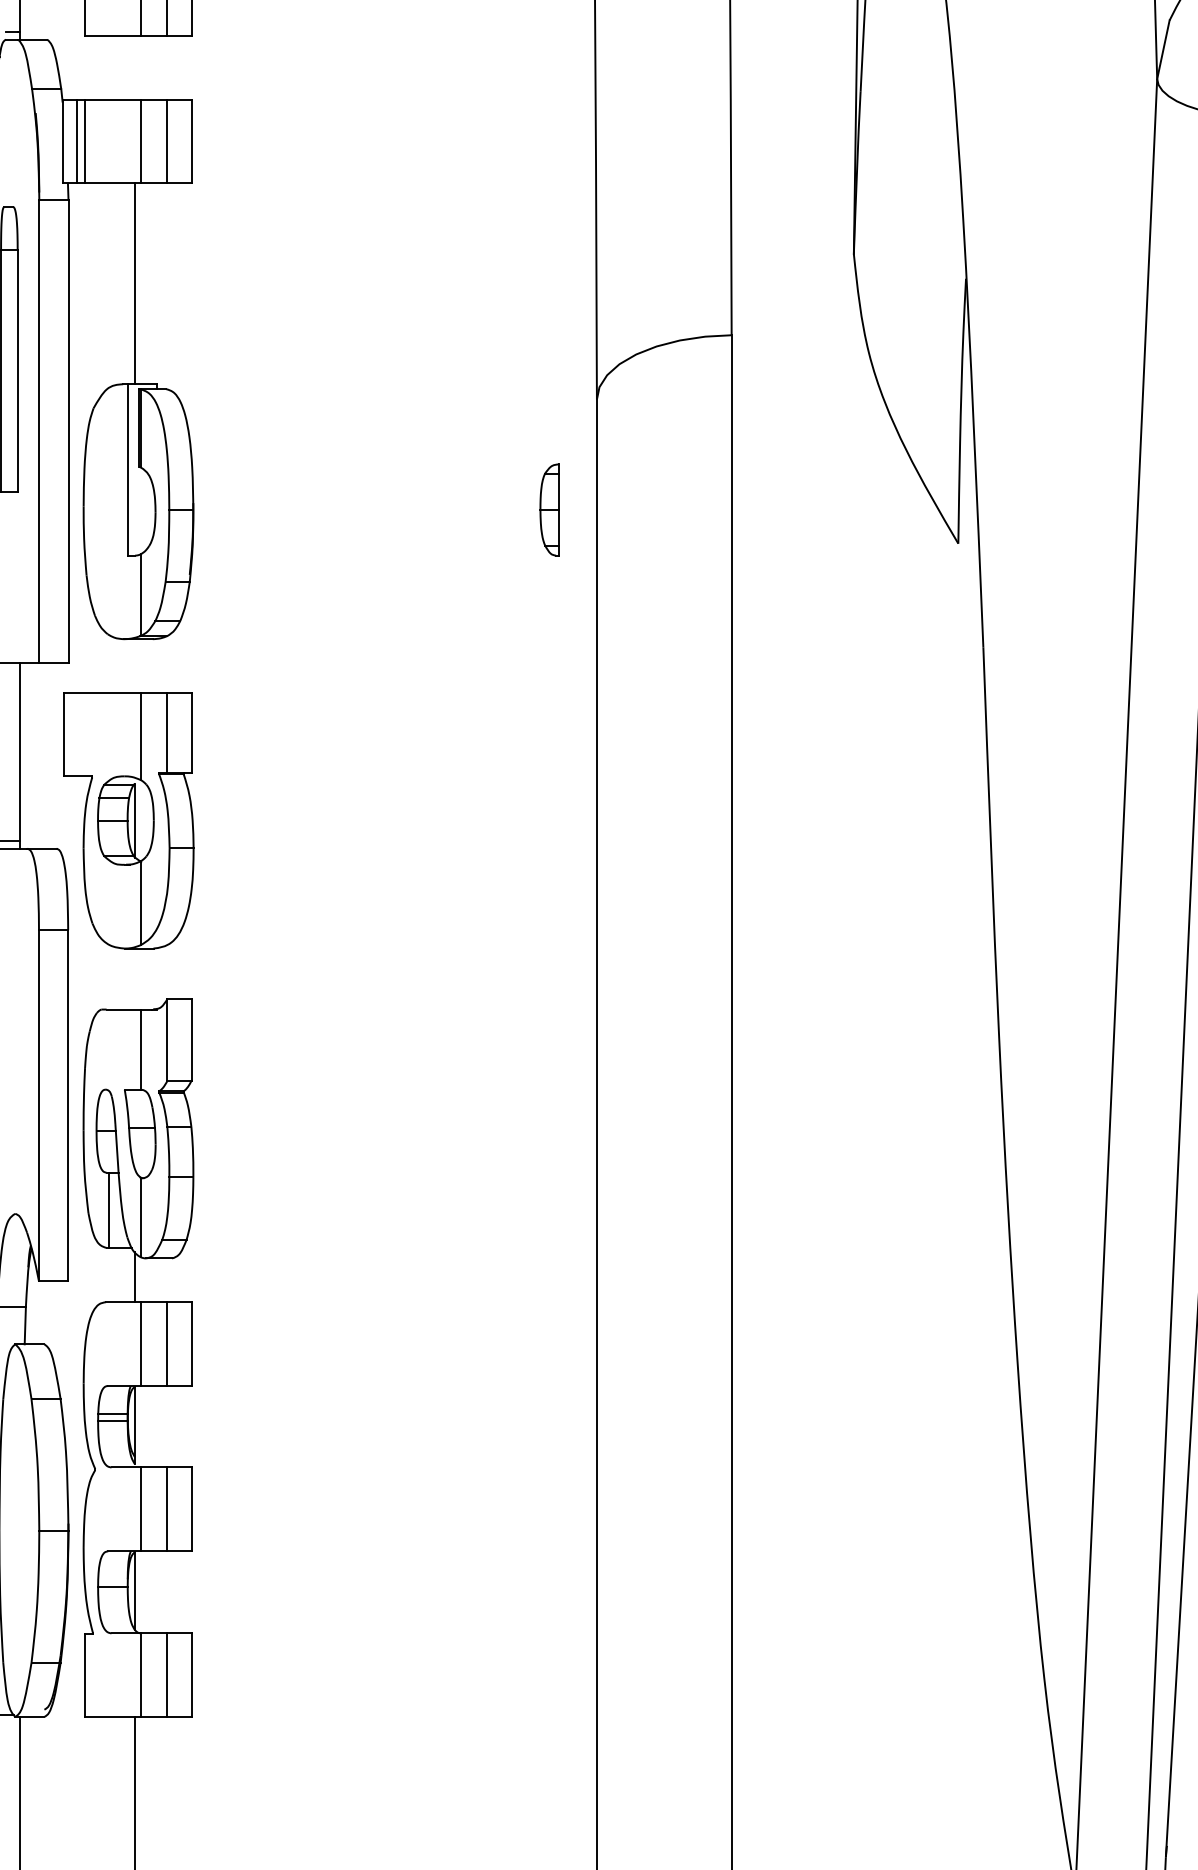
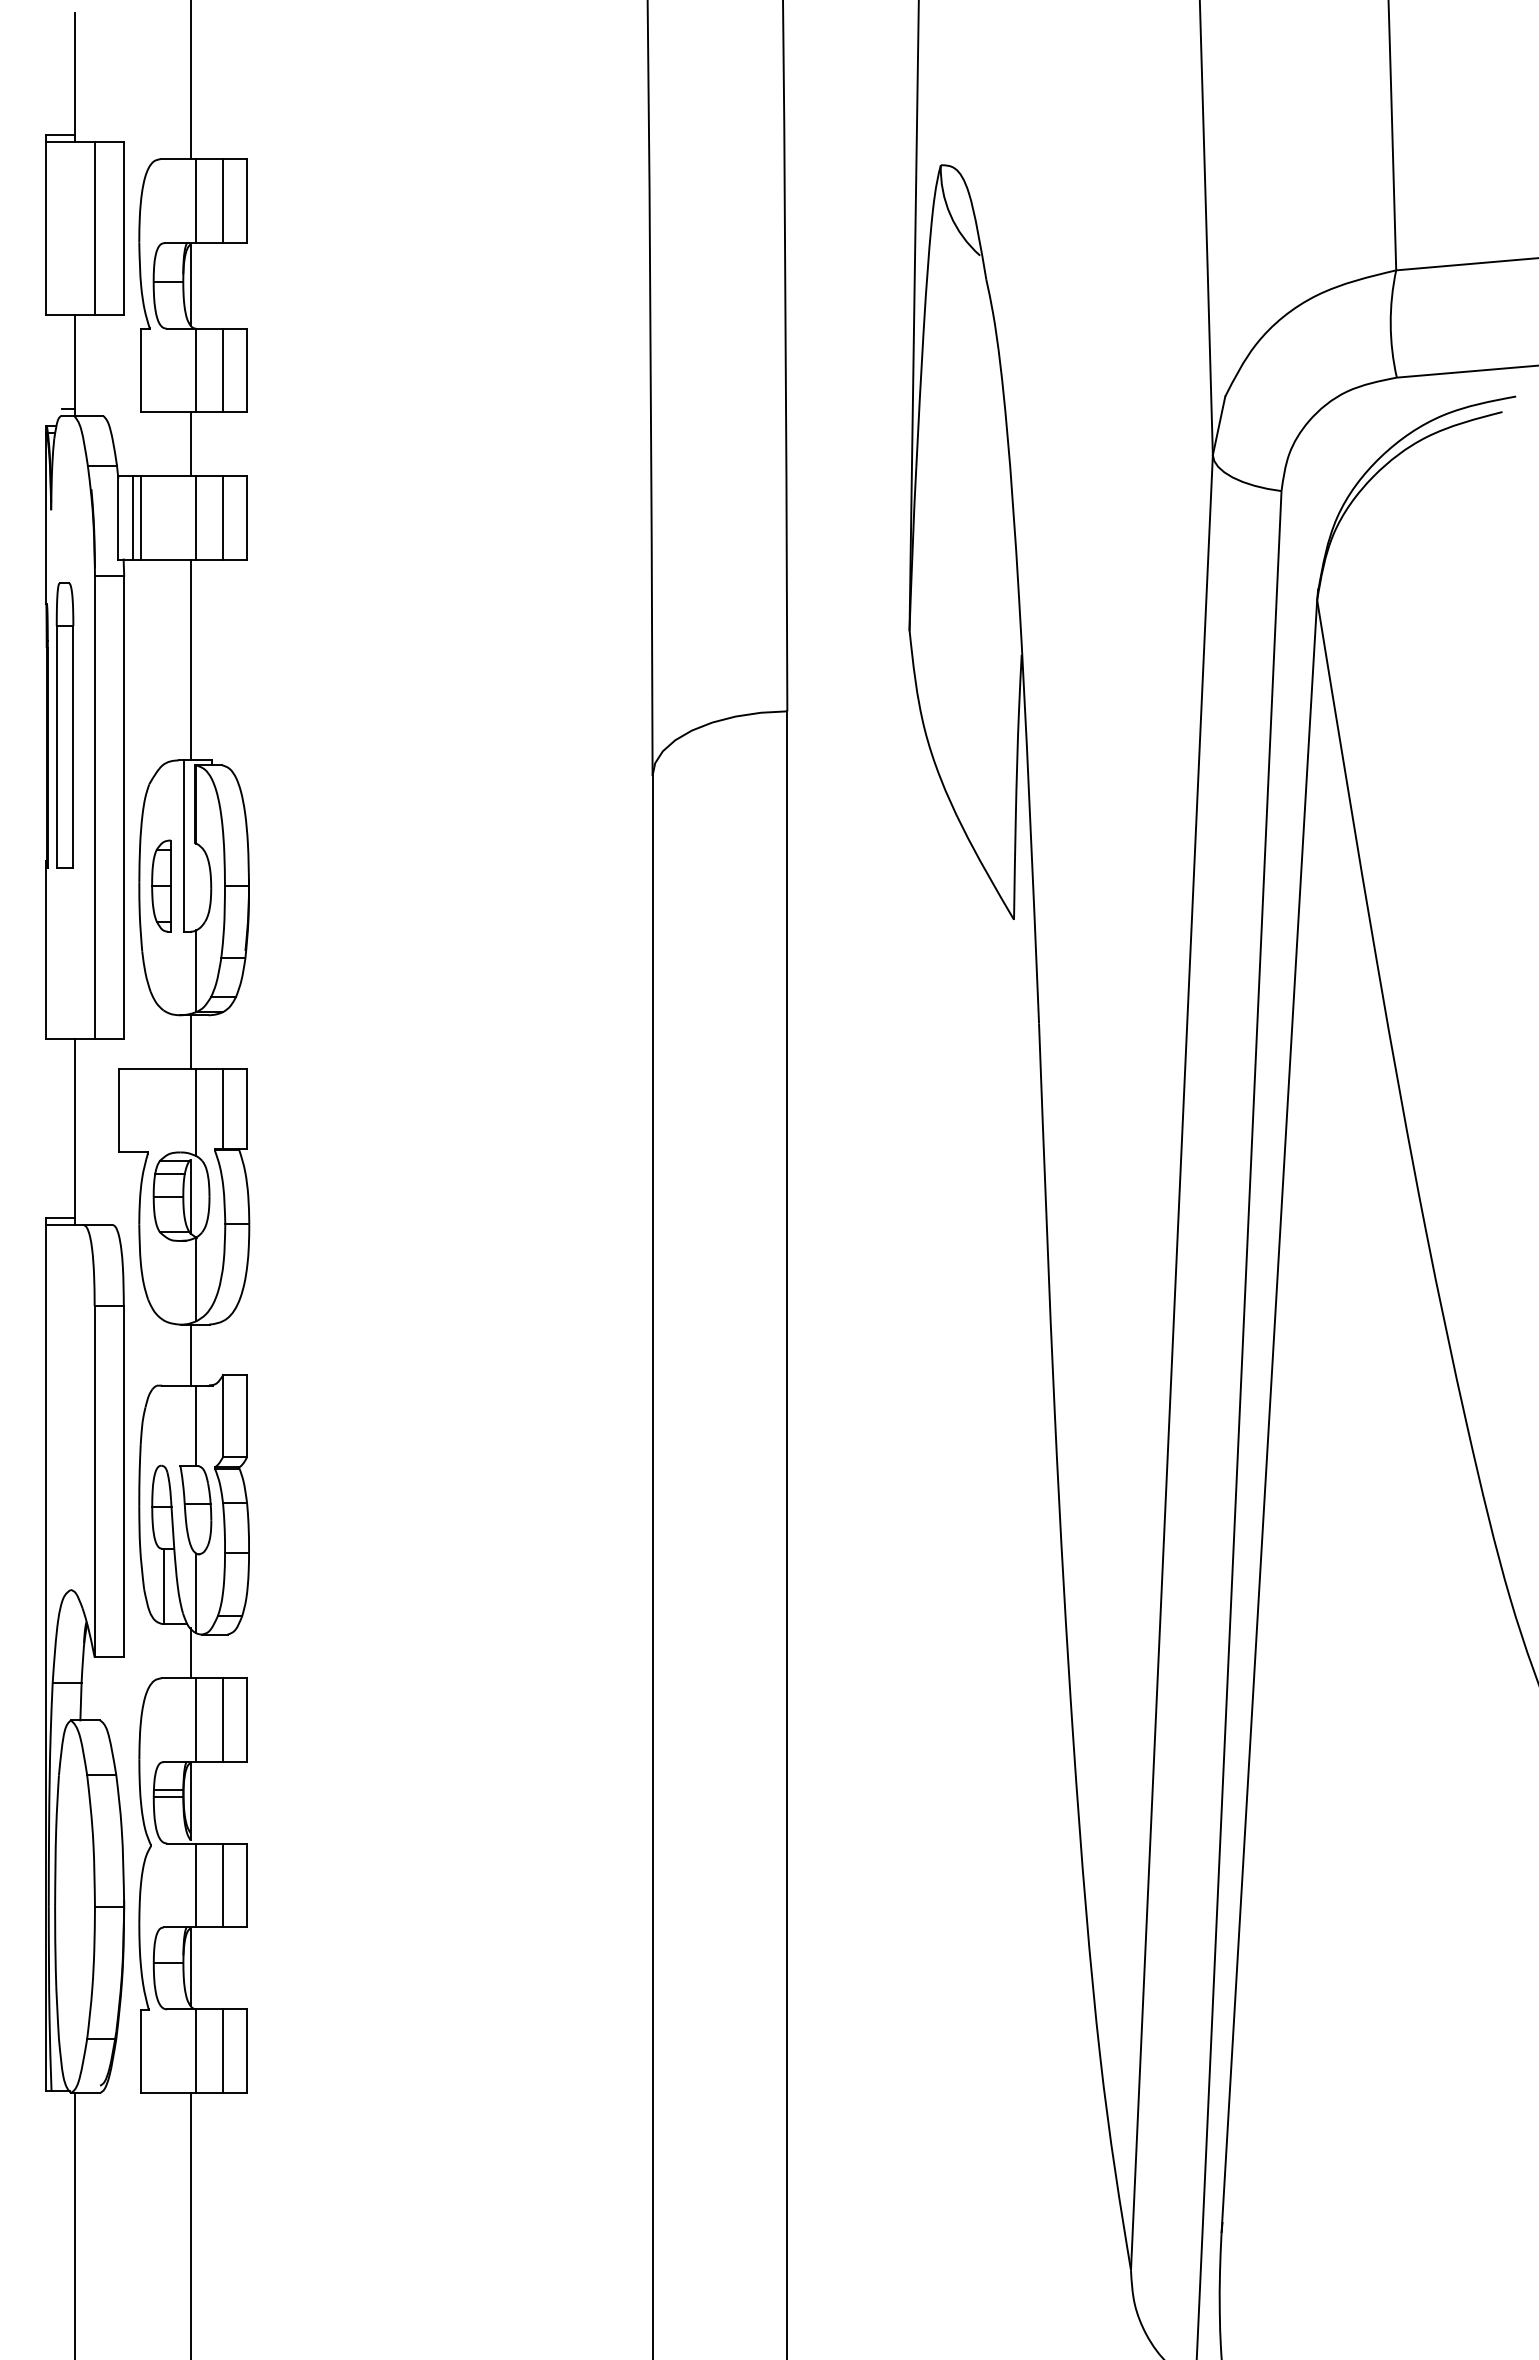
line: (134, 67) -> (190, 443), added
part: (549, 509) -> (161, 885), moved
line: (134, 665) -> (190, 1041), added
line: (134, 978) -> (190, 1354), added

